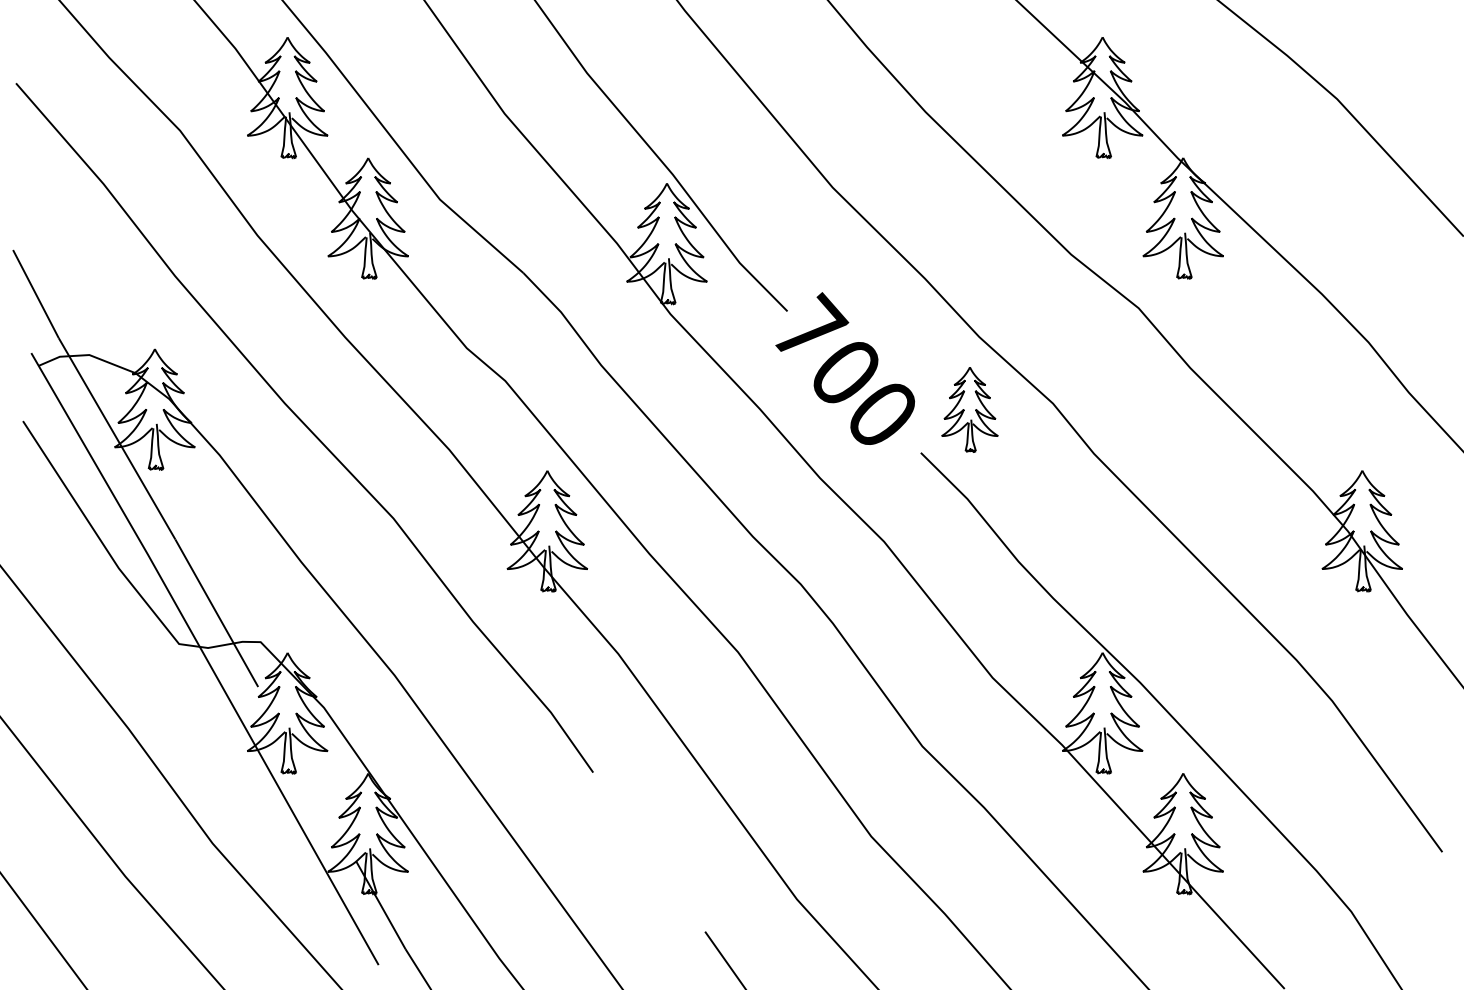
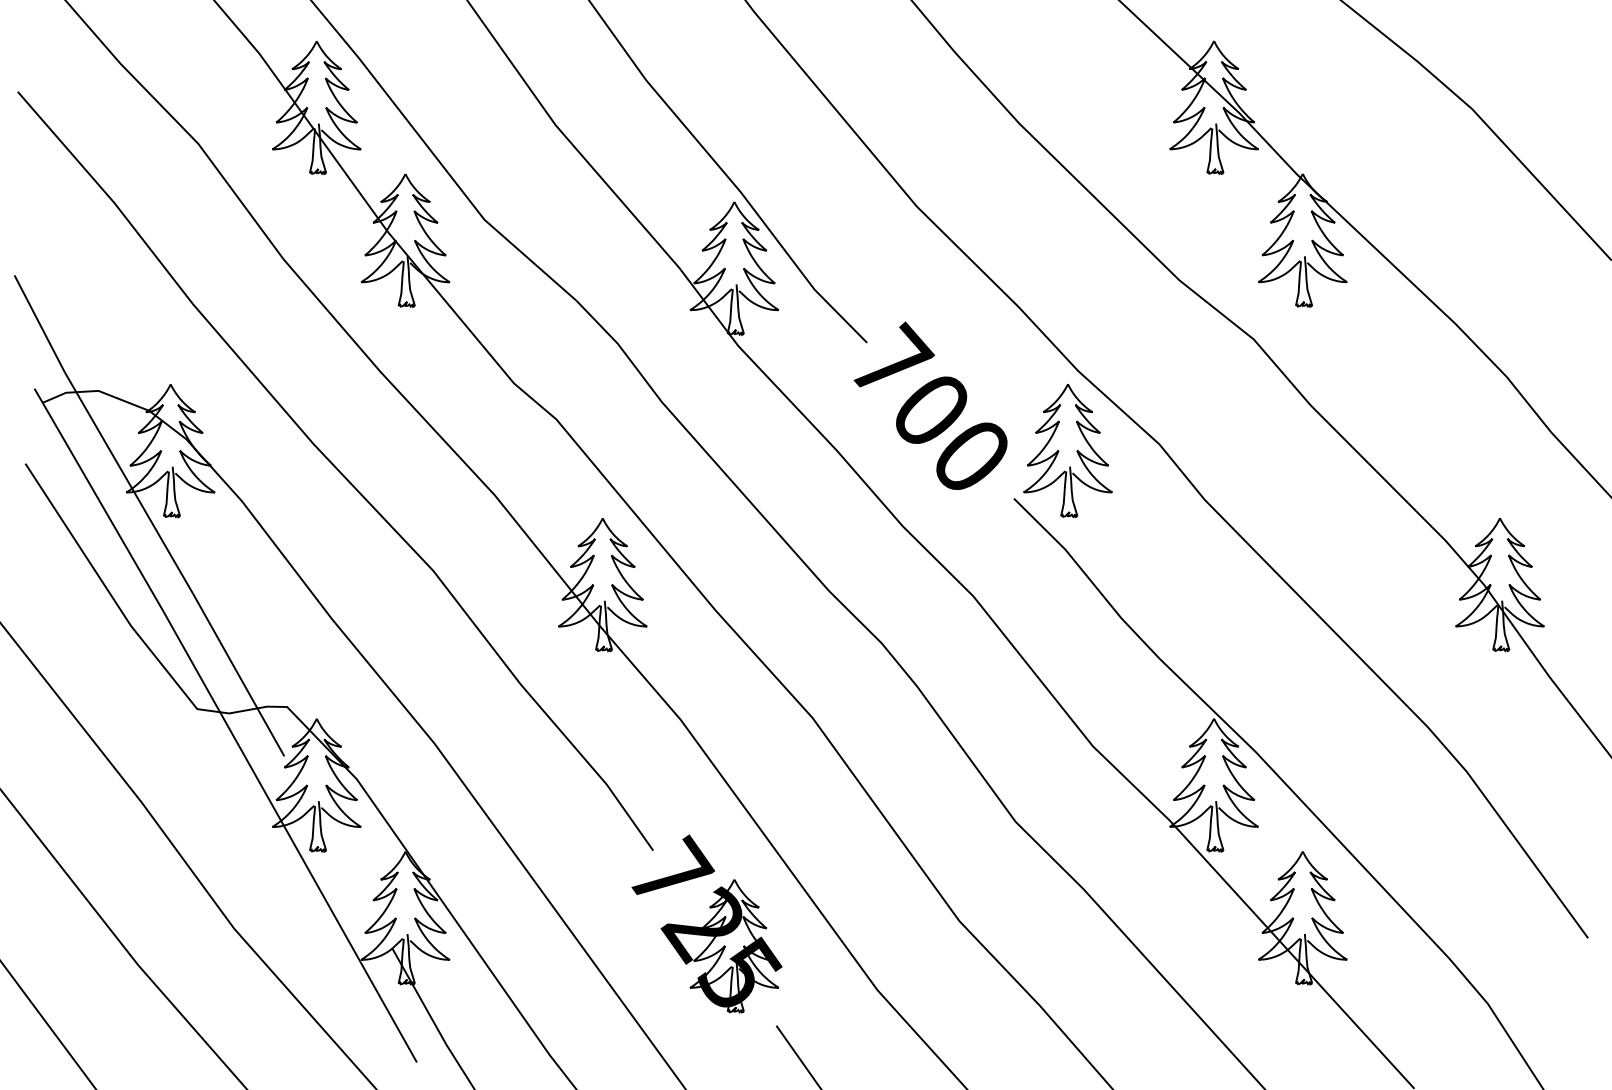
part: (969, 410) -> (1067, 451), size x1.43
part: (641, 838) -> (706, 923), added

